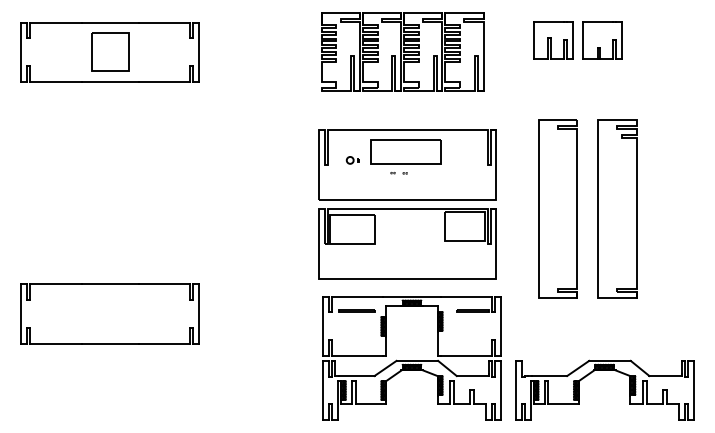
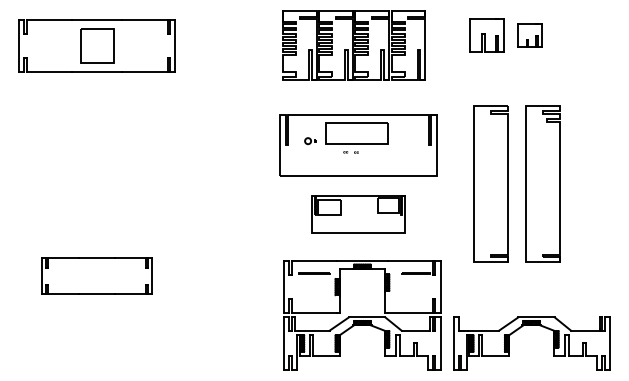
part: (602, 40) -> (529, 35), size x0.7
part: (407, 243) -> (358, 214), size x0.6
part: (109, 313) -> (96, 275), size x0.7

